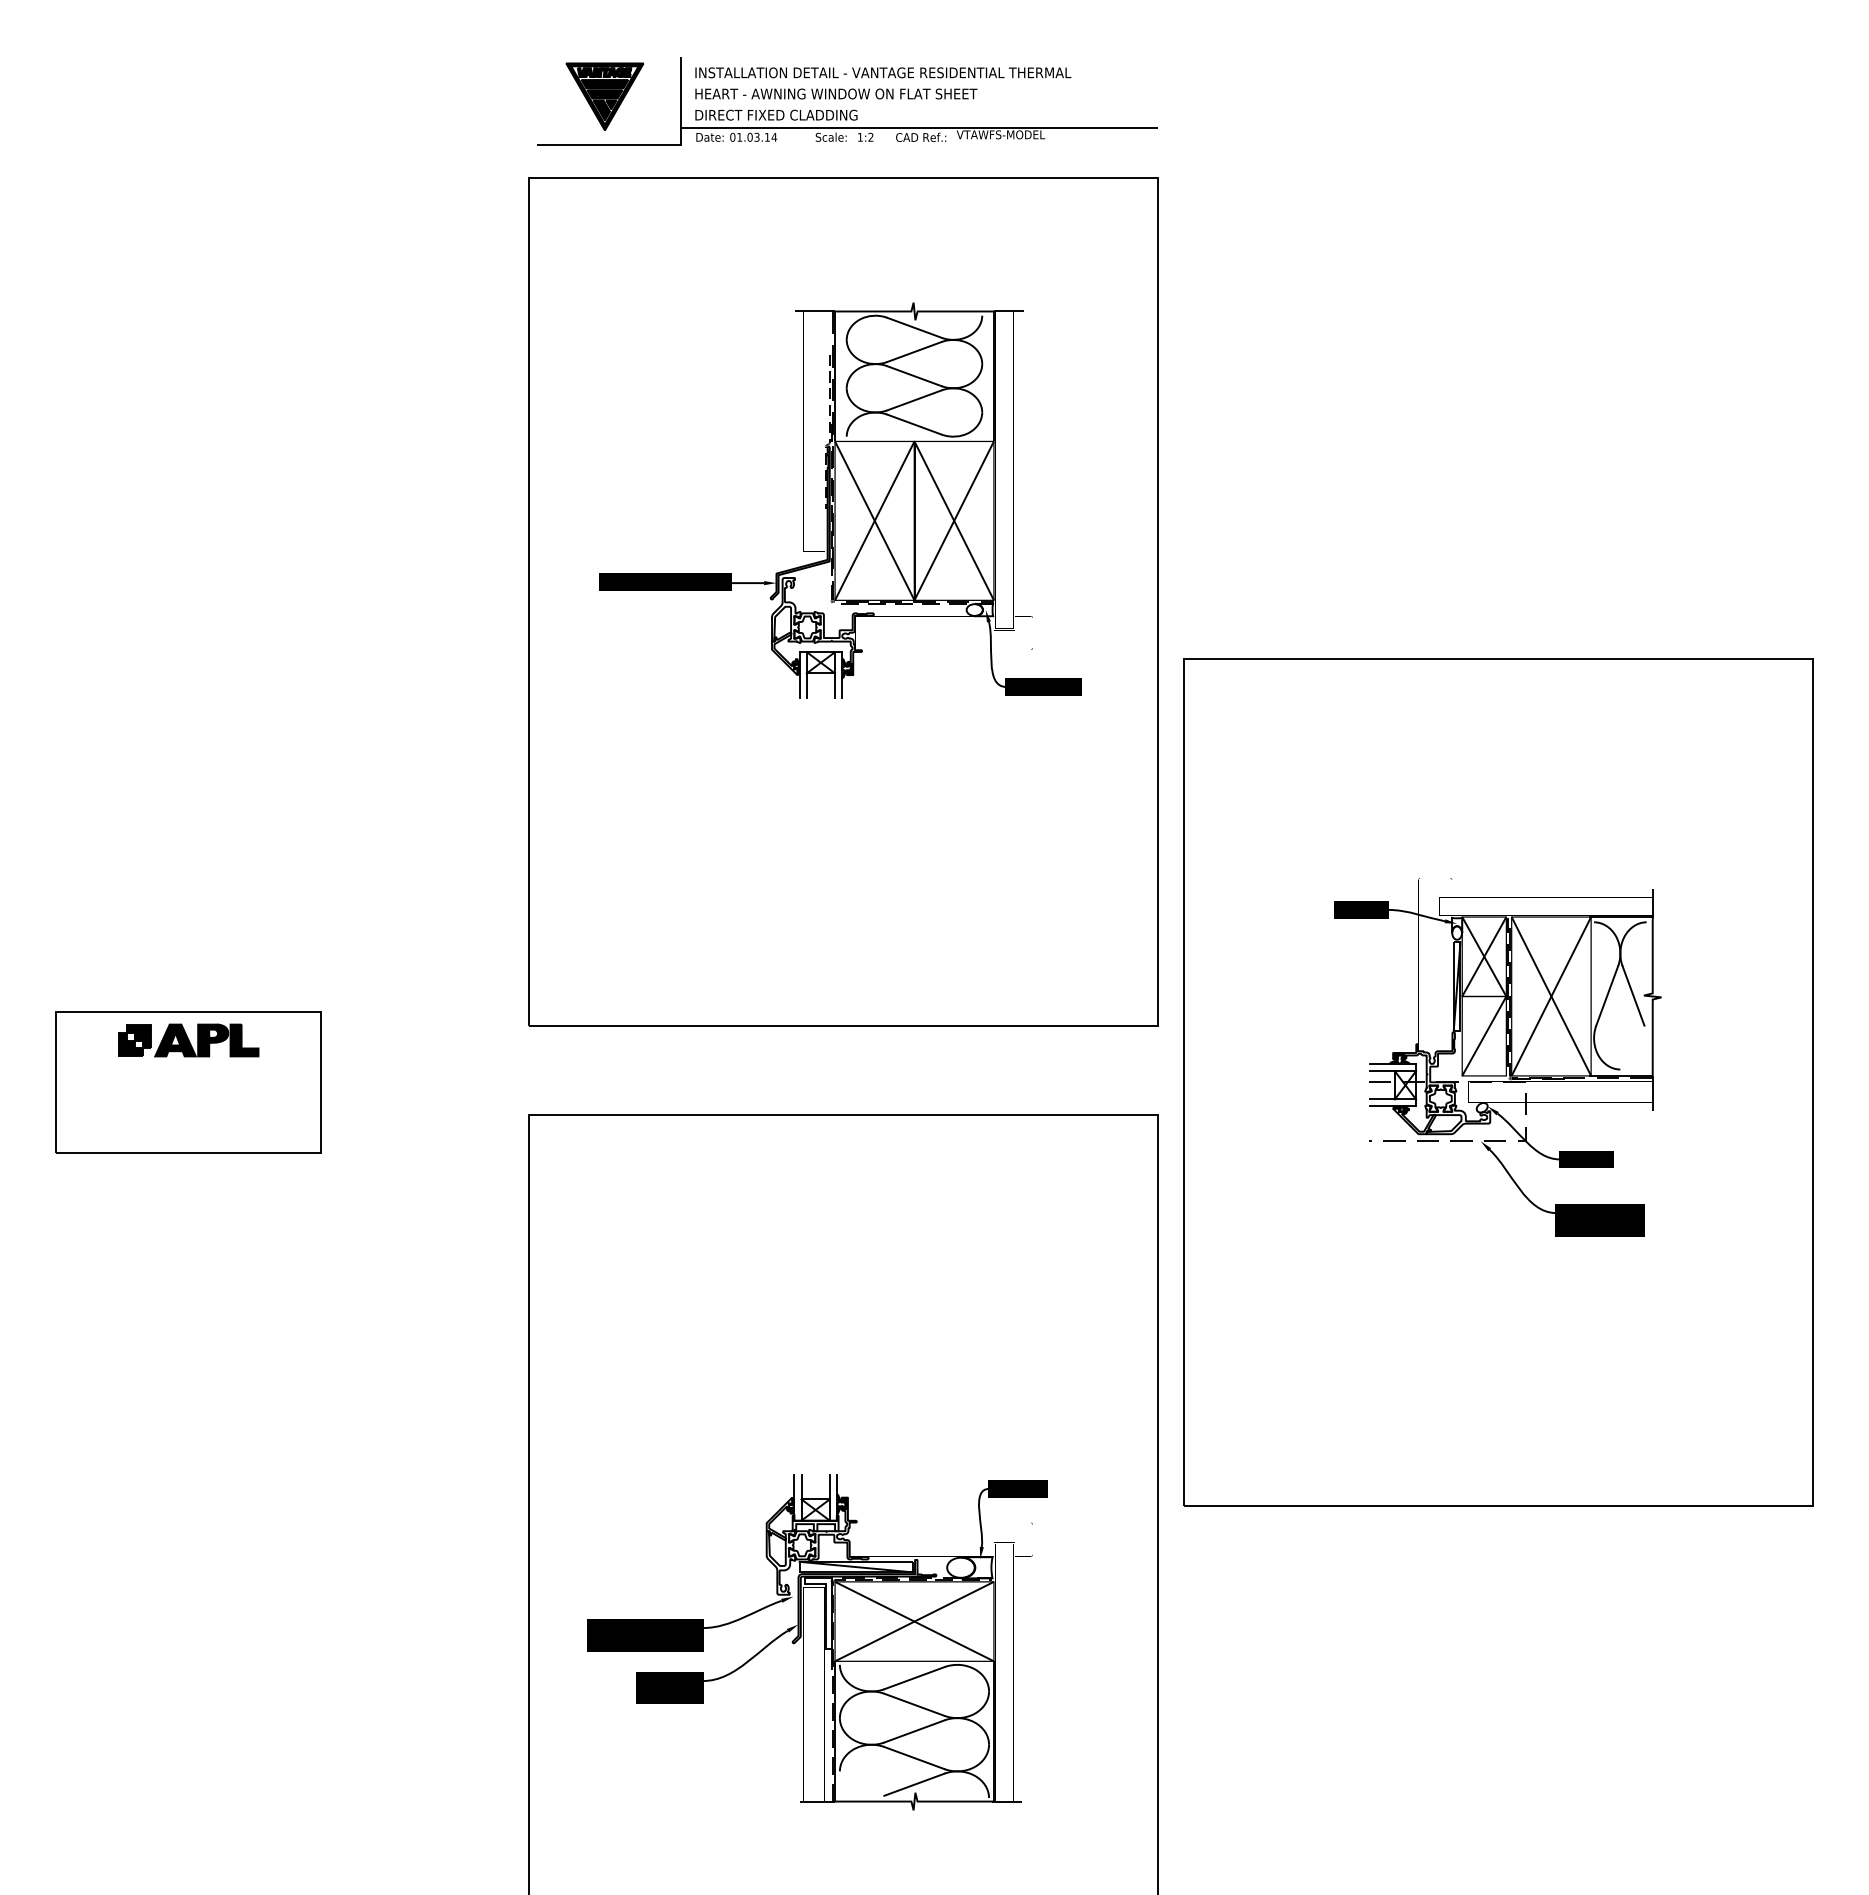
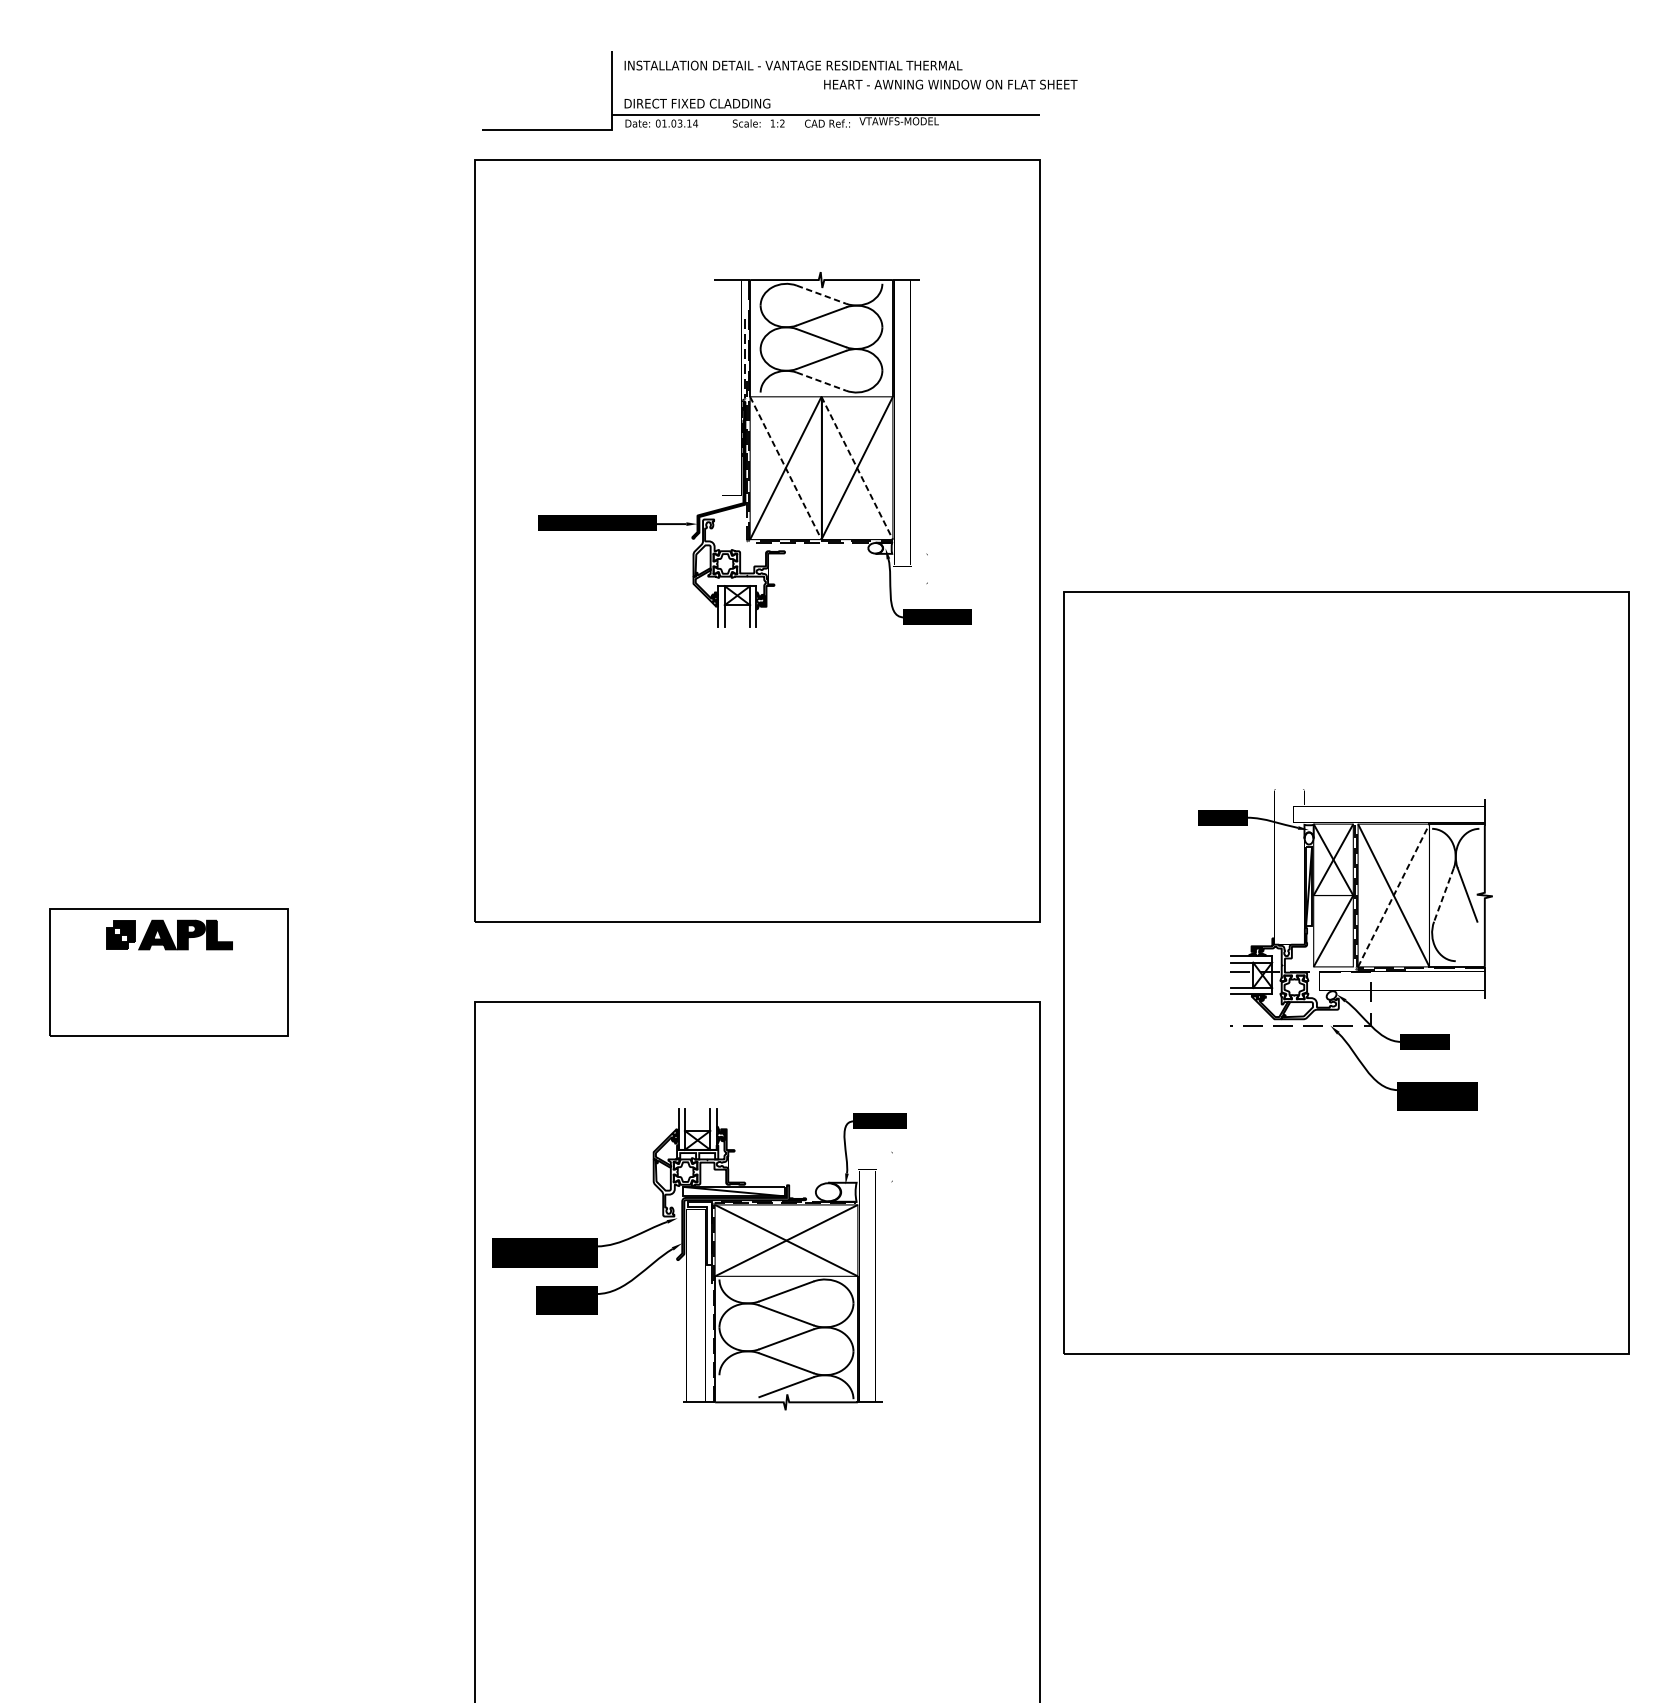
text: (836, 93) -> (950, 84), moved
part: (604, 96) -> (542, 86), removed
line: (914, 327) -> (821, 294), solid -> dashed
line: (914, 424) -> (821, 381), solid -> dashed
line: (874, 520) -> (785, 467), solid -> dashed
line: (954, 520) -> (857, 467), solid -> dashed
line: (1607, 995) -> (1444, 894), solid -> dashed
line: (1551, 996) -> (1393, 895), solid -> dashed
part: (817, 1642) -> (699, 1259), moved

